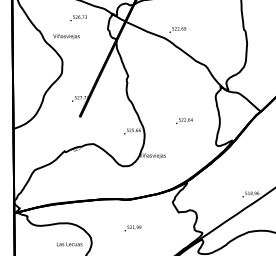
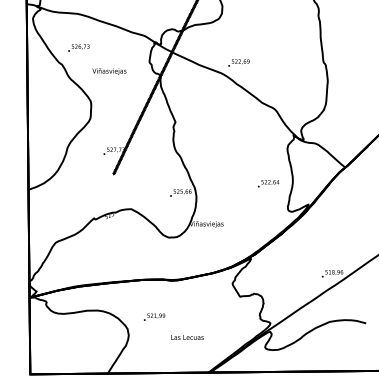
text: (78, 17) -> (78, 47), moved
text: (66, 36) -> (109, 71), moved
text: (184, 120) -> (268, 183), moved
text: (132, 227) -> (154, 316), moved
text: (69, 244) -> (187, 337), moved

